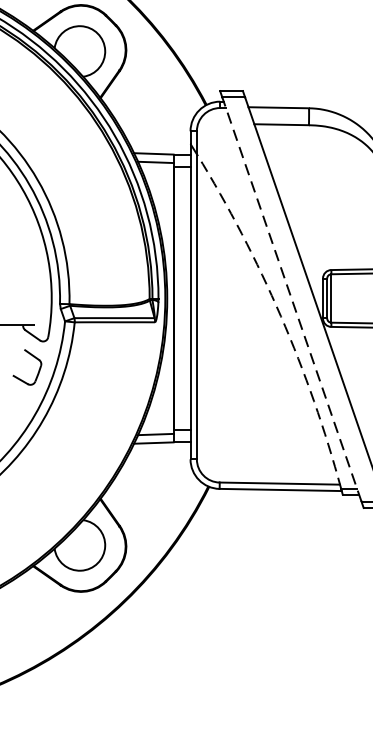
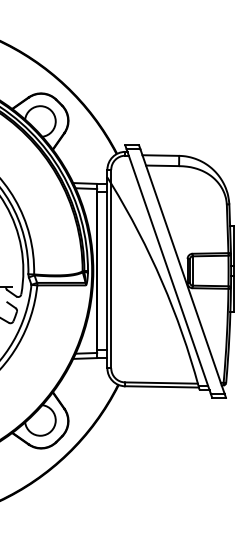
line: (291, 299) -> (168, 271), dashed -> solid
arc: (281, 315) -> (162, 281), dashed -> solid

